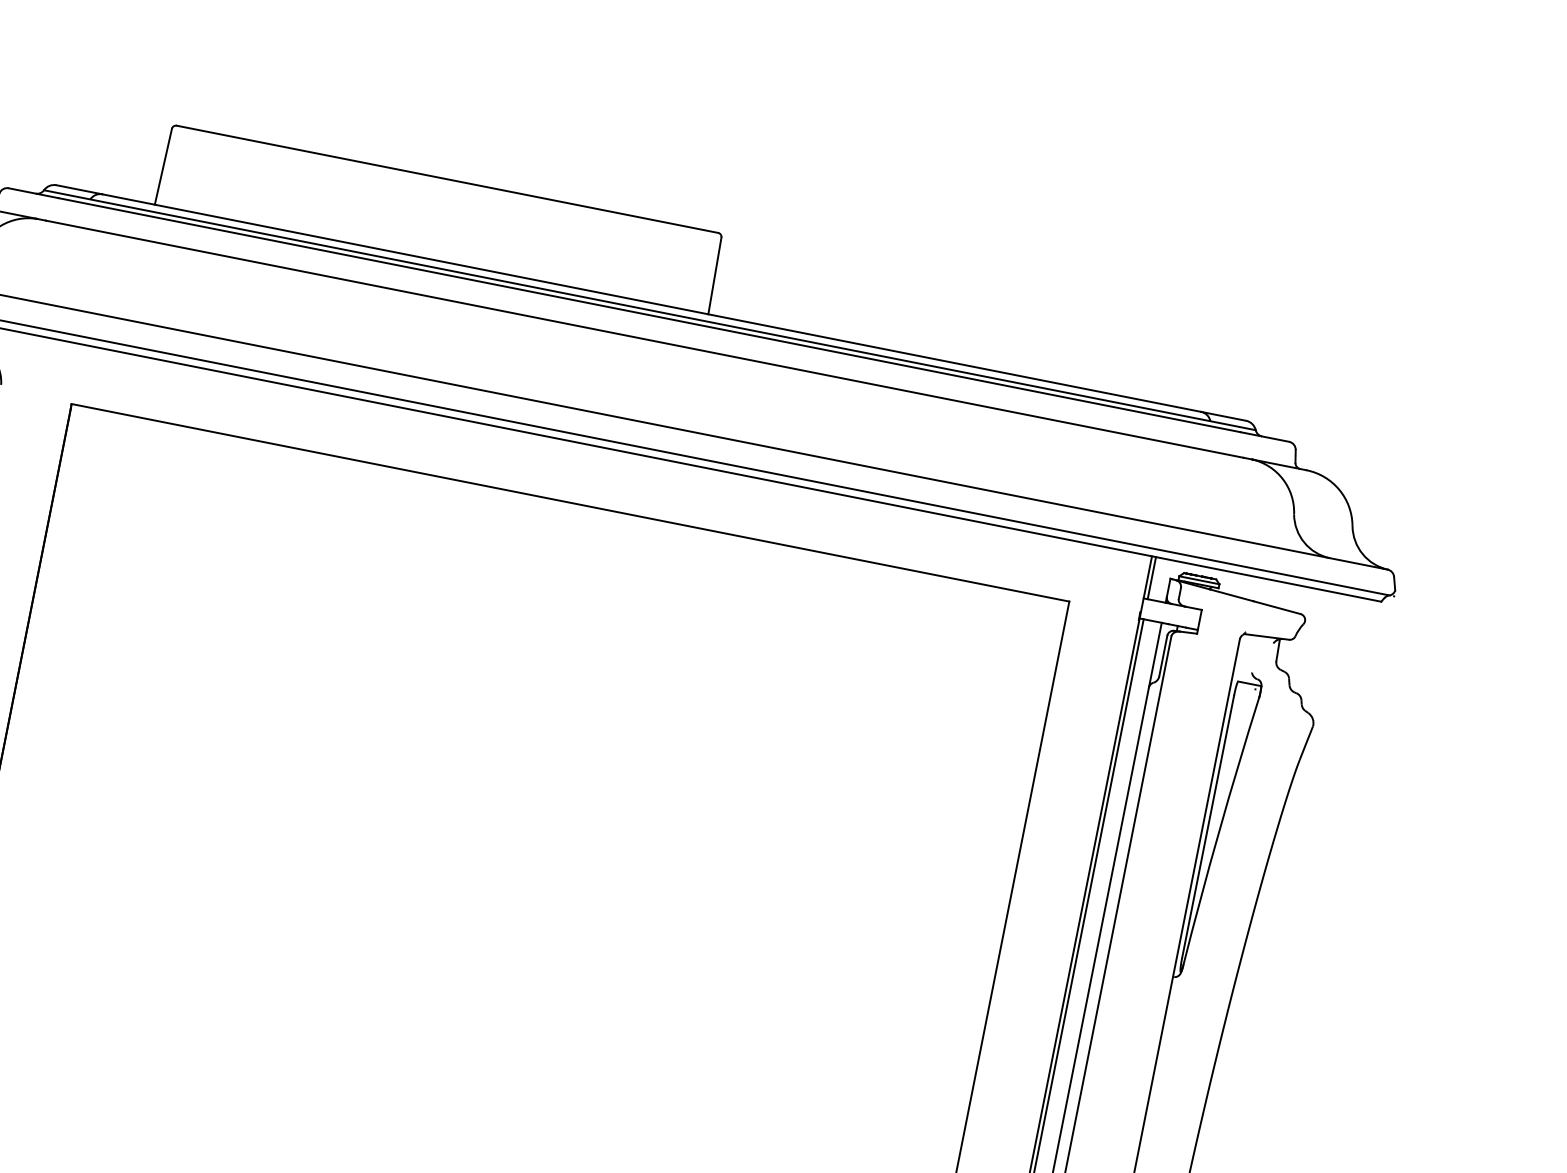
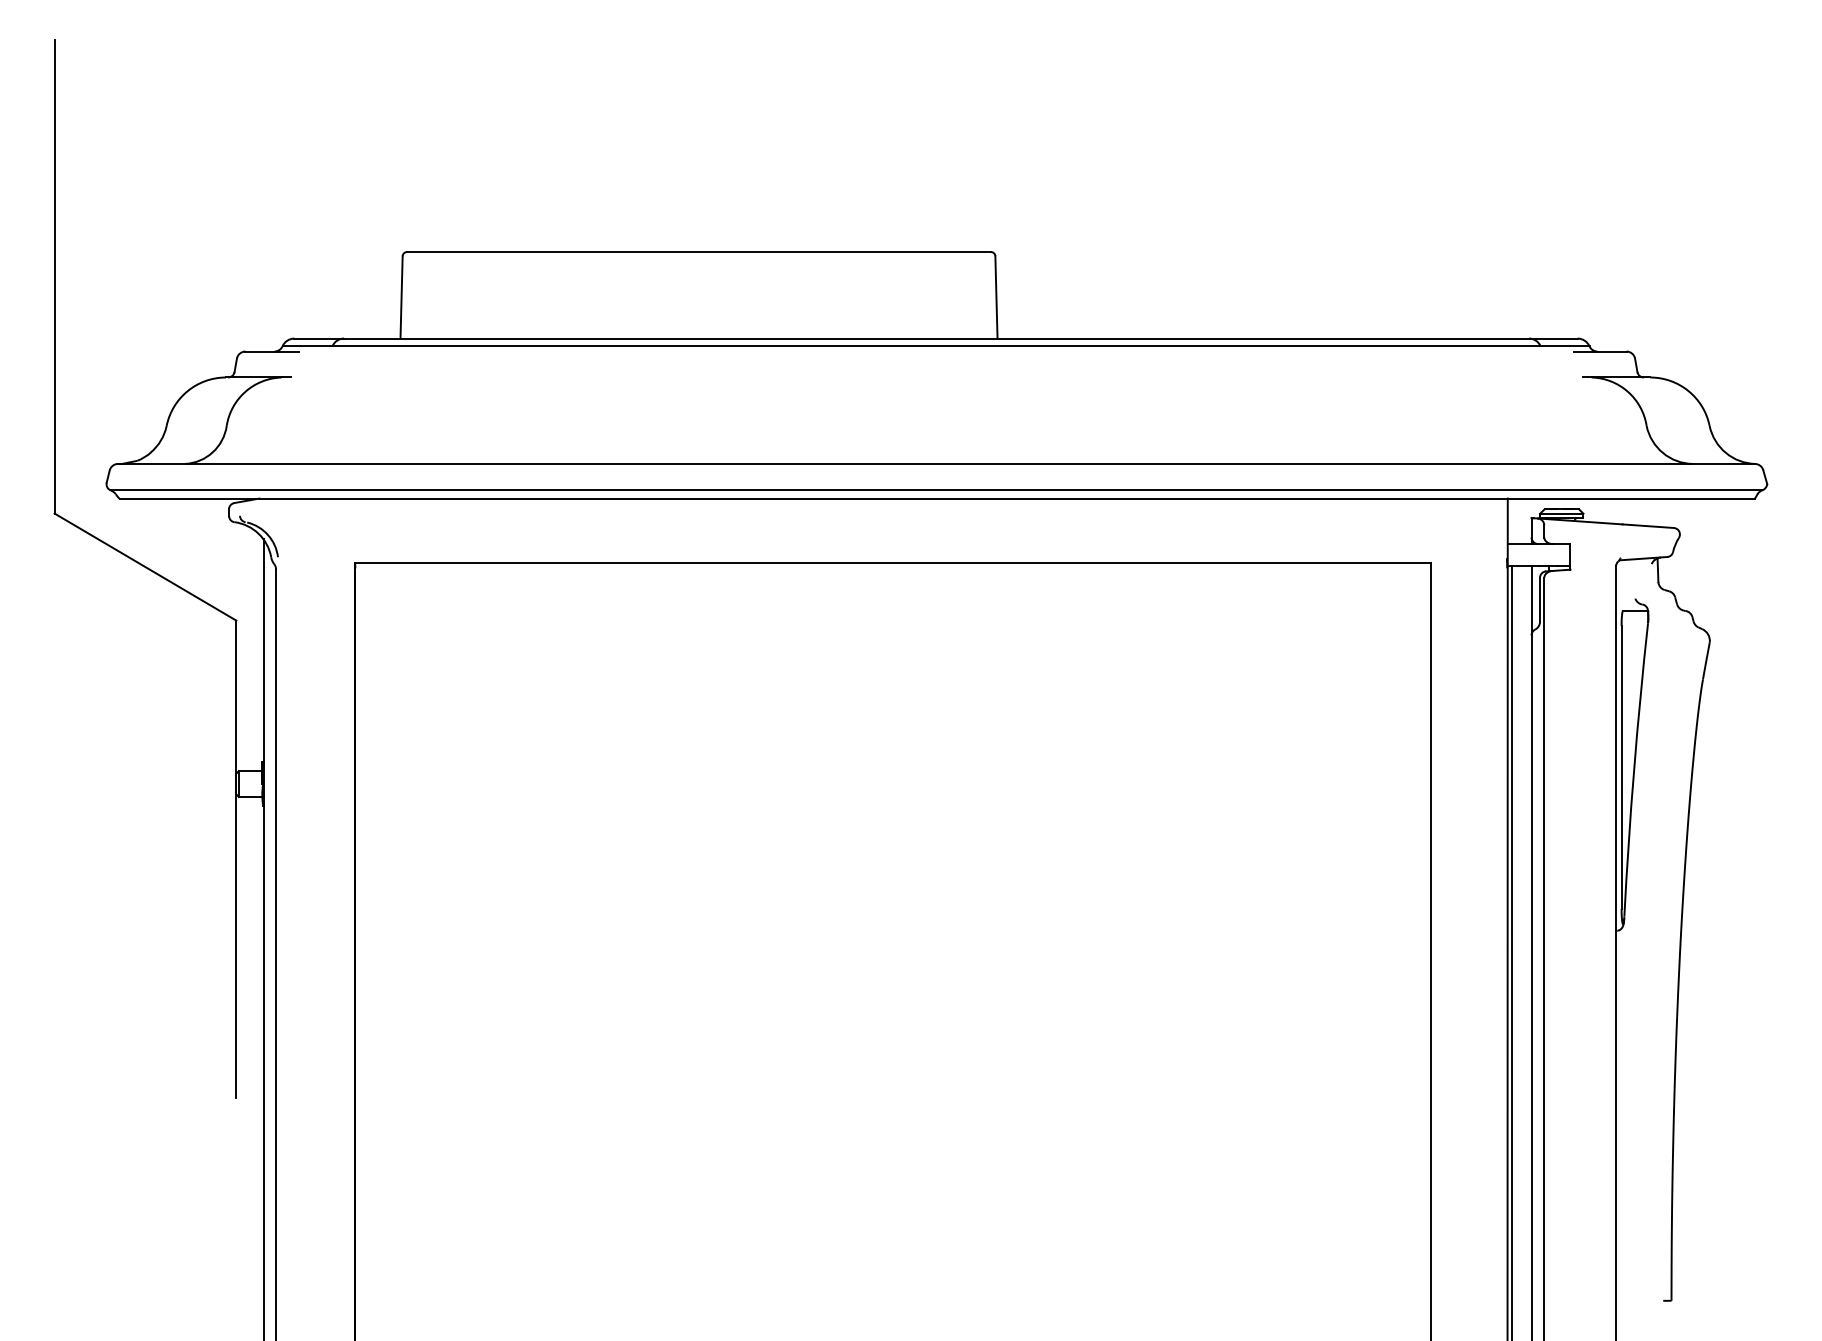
line: (649, 315) -> (936, 351), removed
line: (644, 339) -> (936, 377), removed
line: (1152, 578) -> (1512, 521), removed

